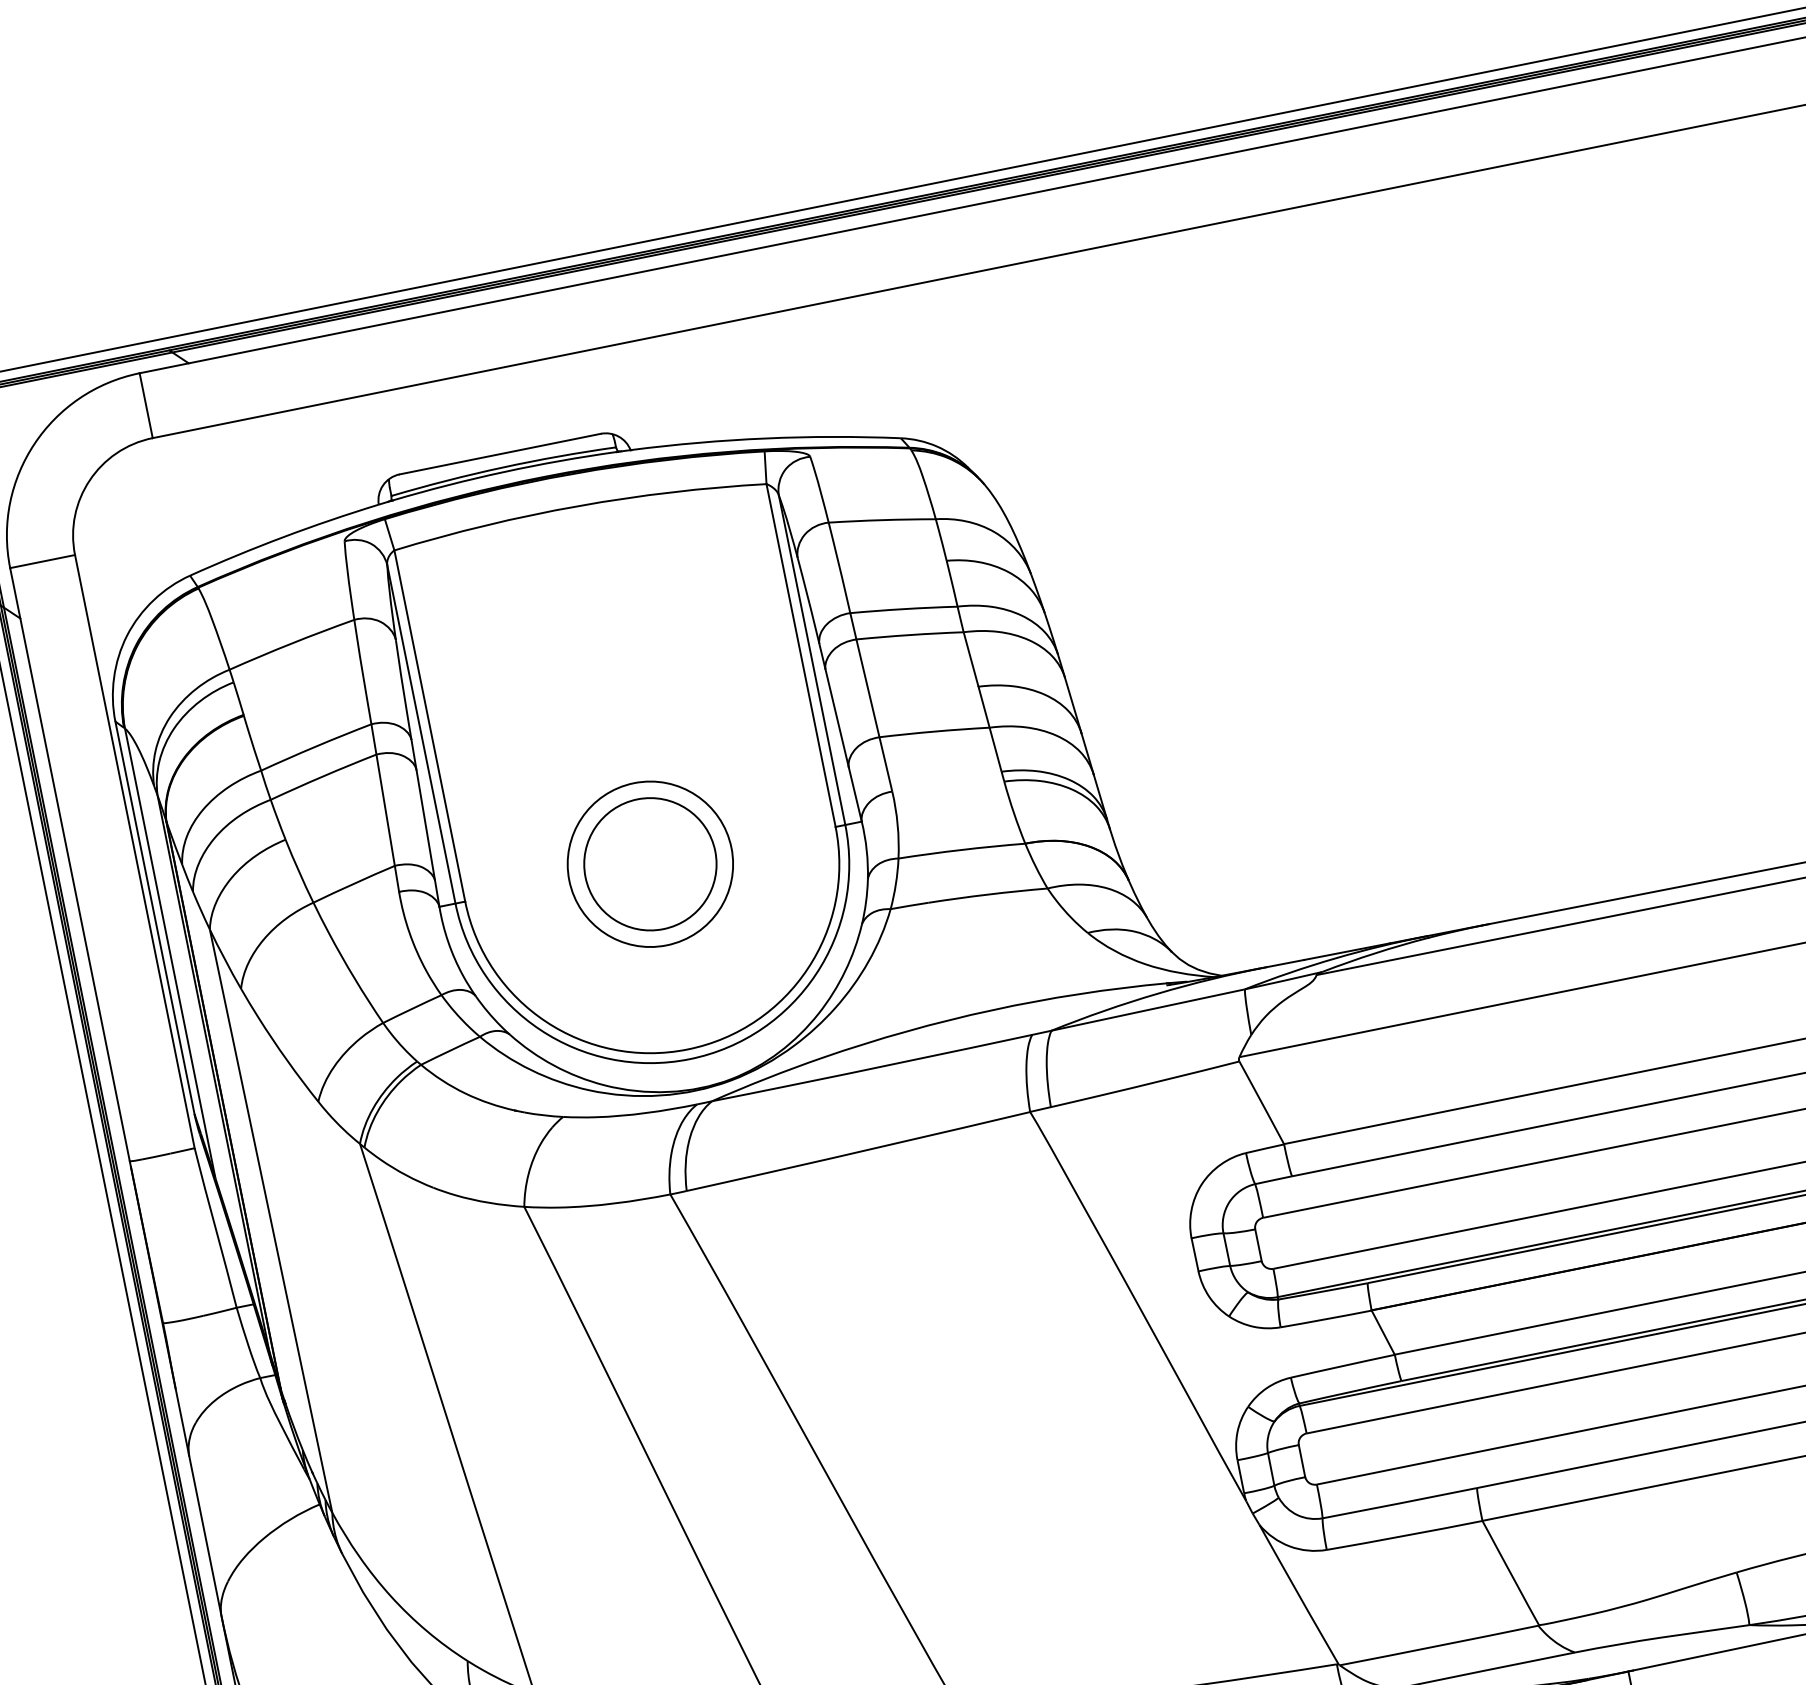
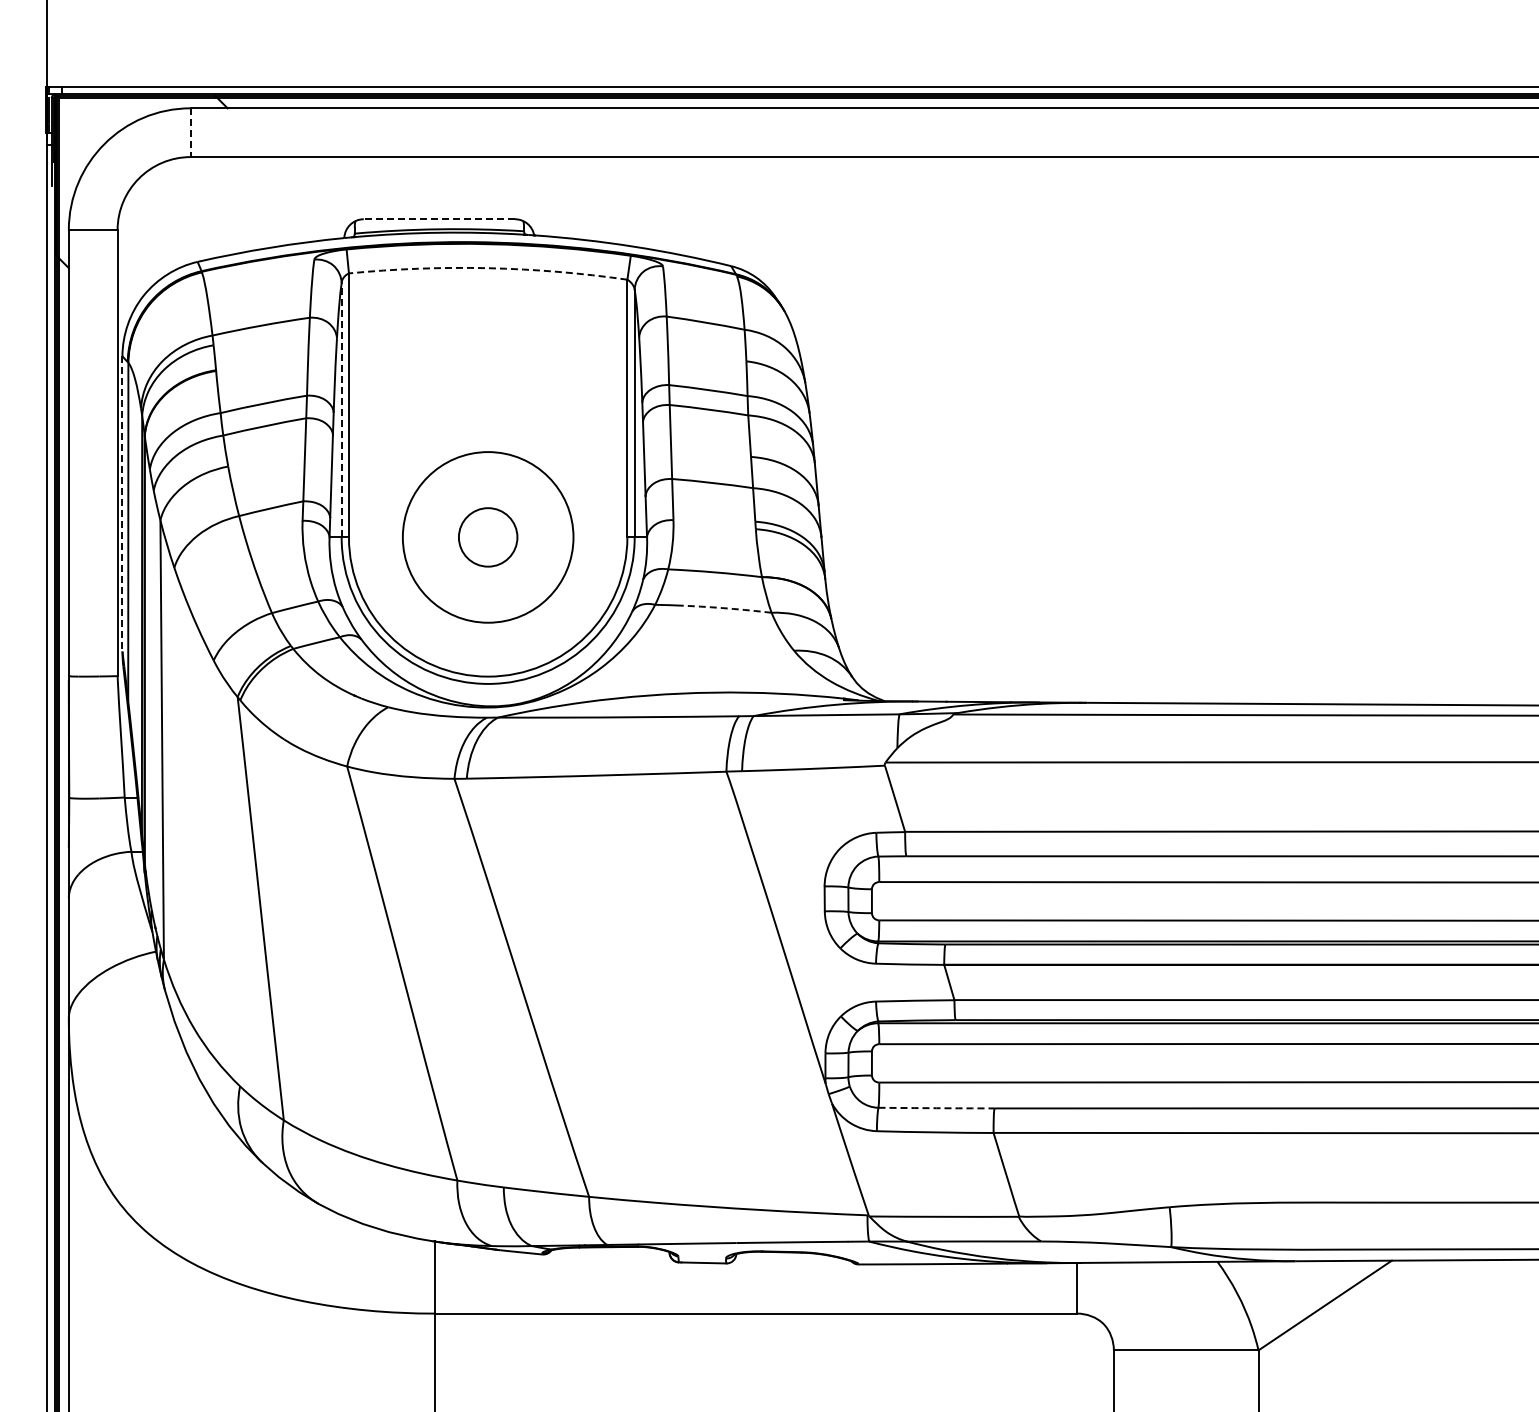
line: (146, 406) -> (190, 133), solid -> dashed
line: (500, 454) -> (439, 219), solid -> dashed
arc: (578, 506) -> (488, 268), solid -> dashed
line: (420, 733) -> (341, 409), solid -> dashed
circle: (649, 864) -> (487, 537), size x0.6
circle: (650, 864) -> (488, 537), size x1.4
arc: (987, 894) -> (727, 608), solid -> dashed
line: (154, 917) -> (122, 503), solid -> dashed
arc: (1399, 1503) -> (936, 1108), solid -> dashed

